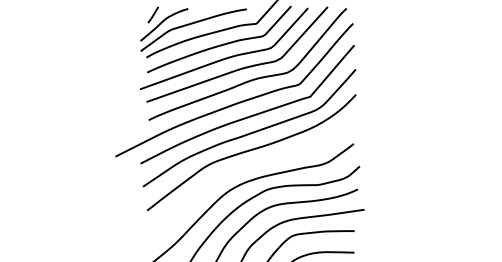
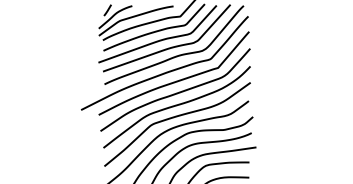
curve: (249, 167) -> (175, 117), added

